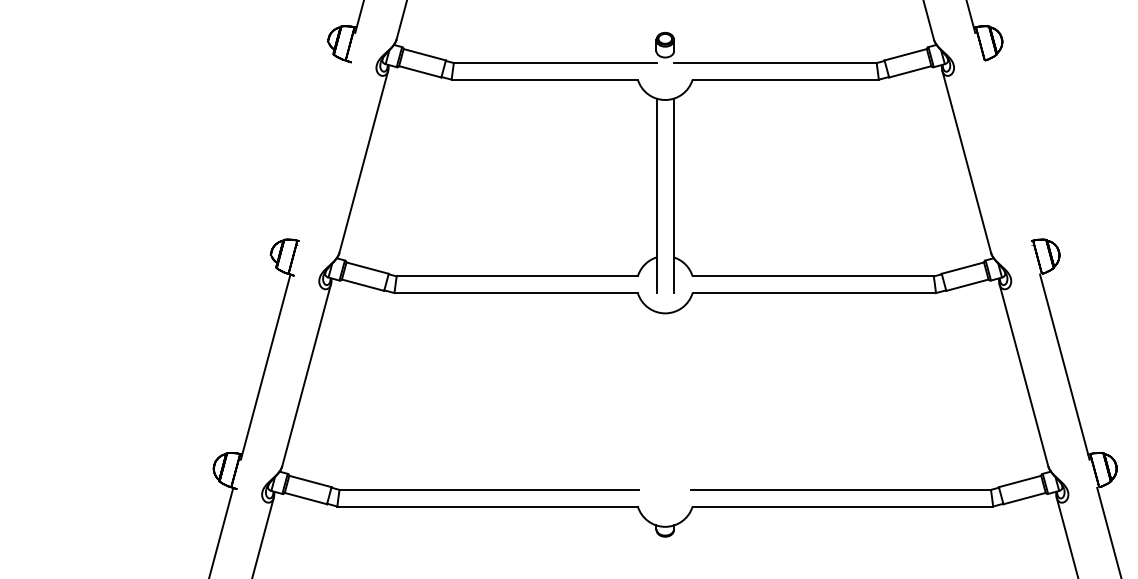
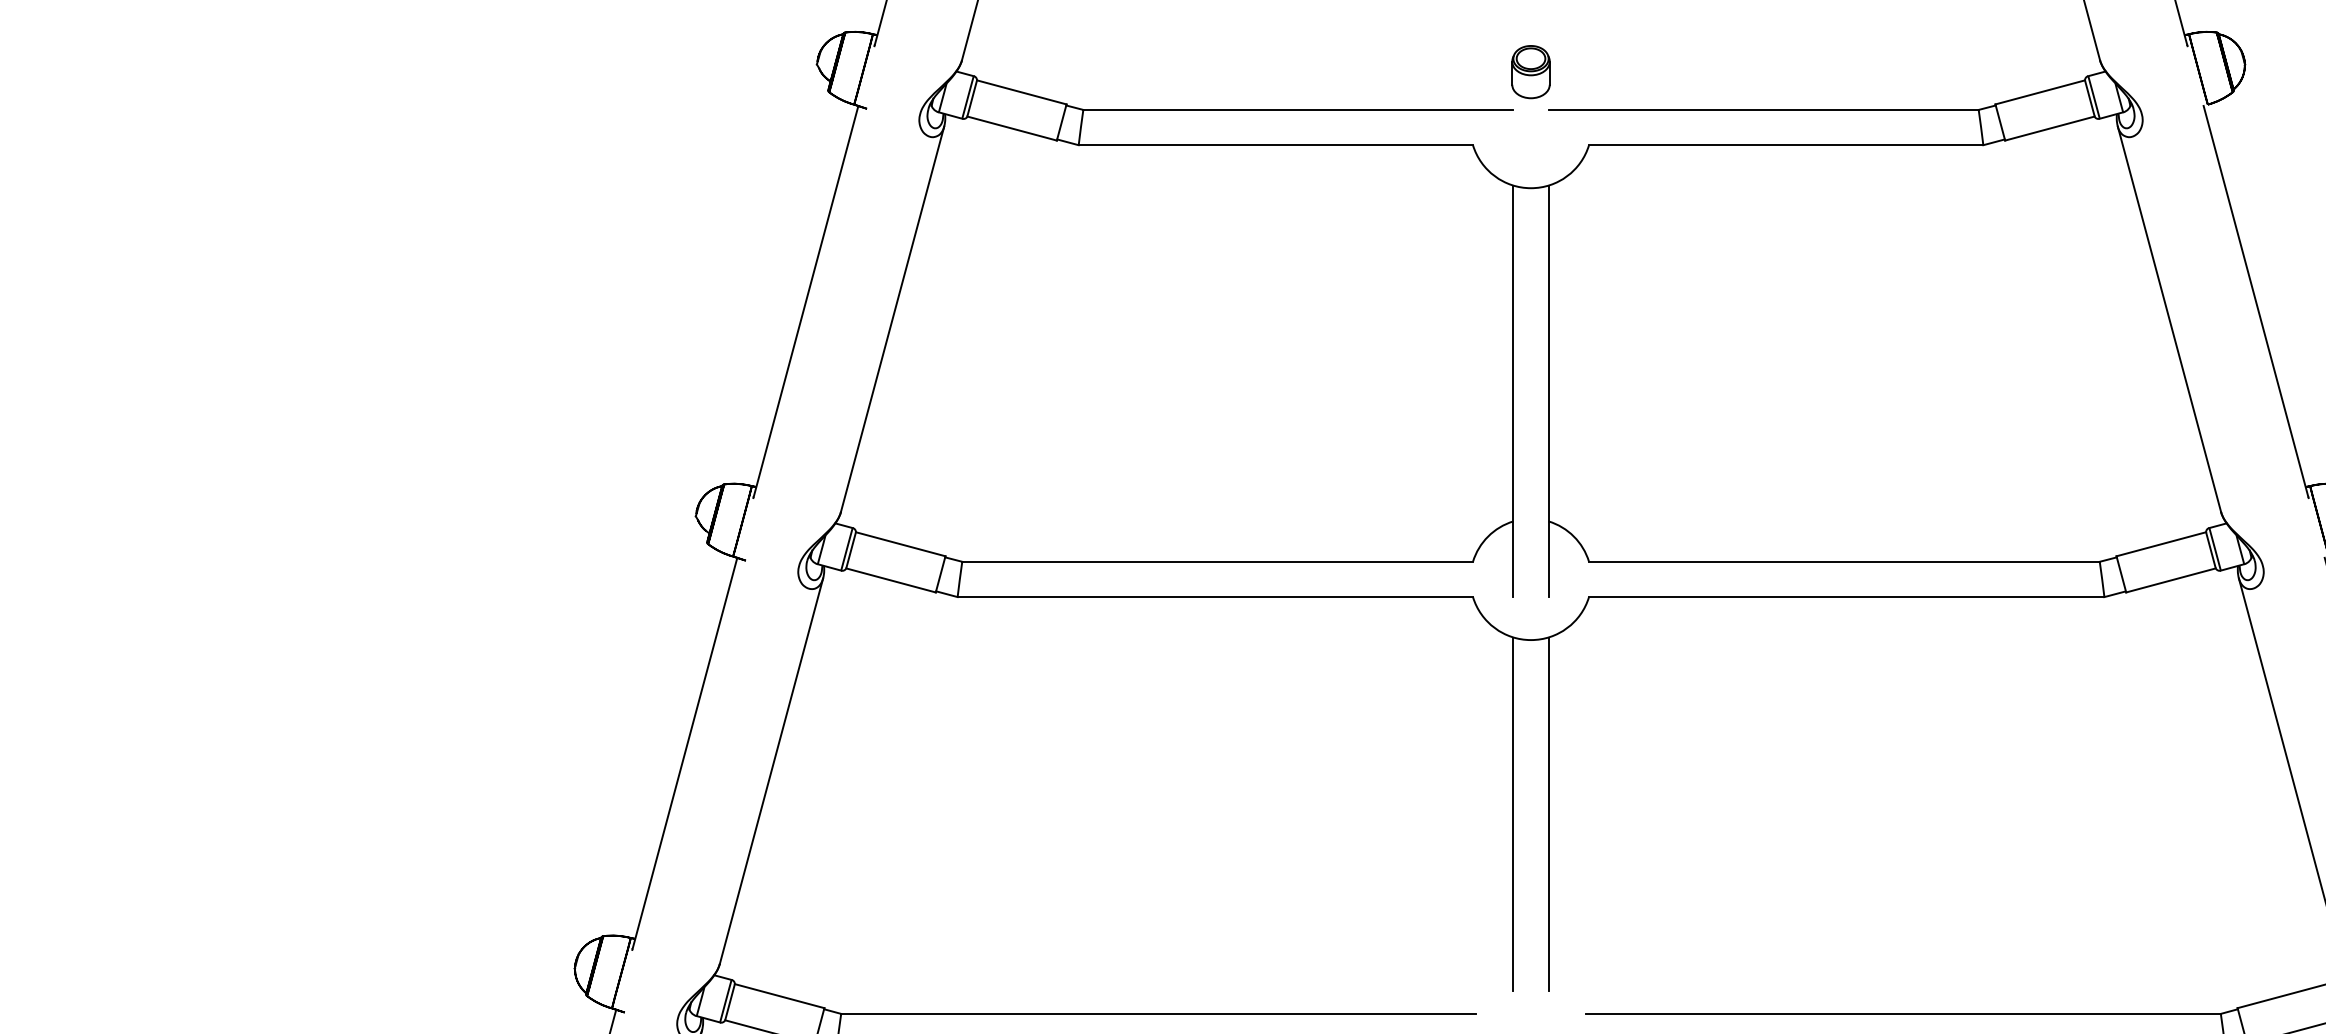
line: (322, 153) -> (805, 301), added
line: (1007, 153) -> (2255, 301), added
line: (656, 395) -> (1512, 814), added
line: (673, 395) -> (1548, 814), added

